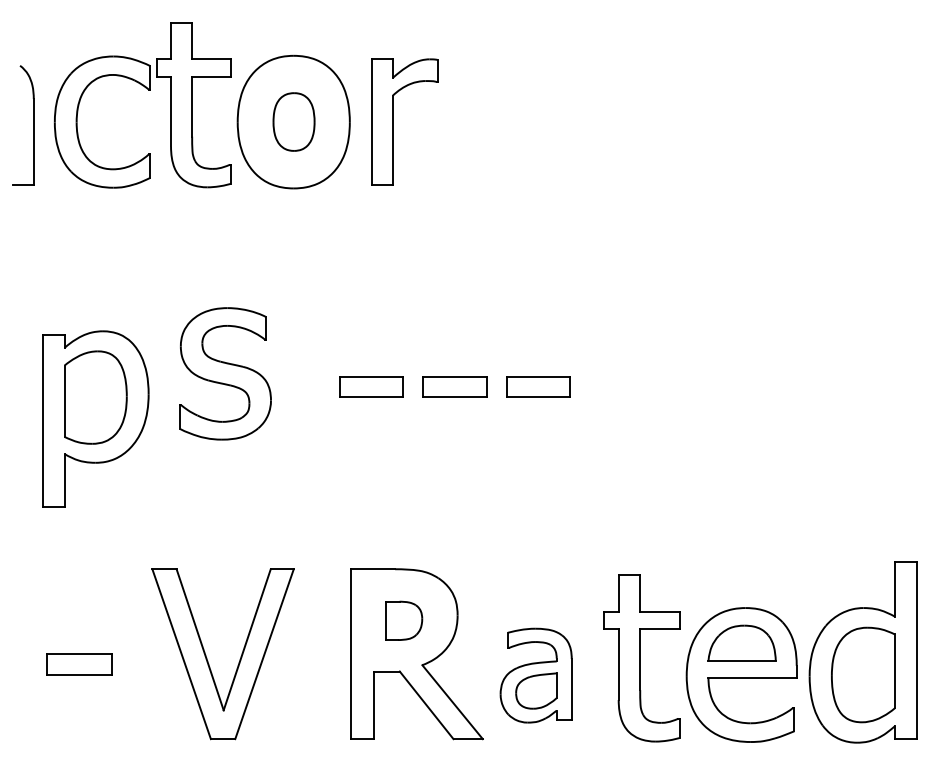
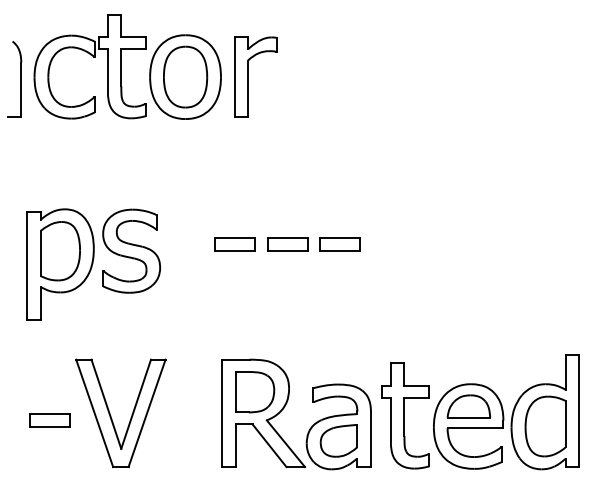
part: (293, 121) -> (185, 76), size x1.67
part: (225, 372) -> (131, 250), moved
part: (404, 621) -> (255, 392), size x1.67
part: (208, 657) -> (111, 415), moved
part: (535, 674) -> (338, 426), size x1.43

